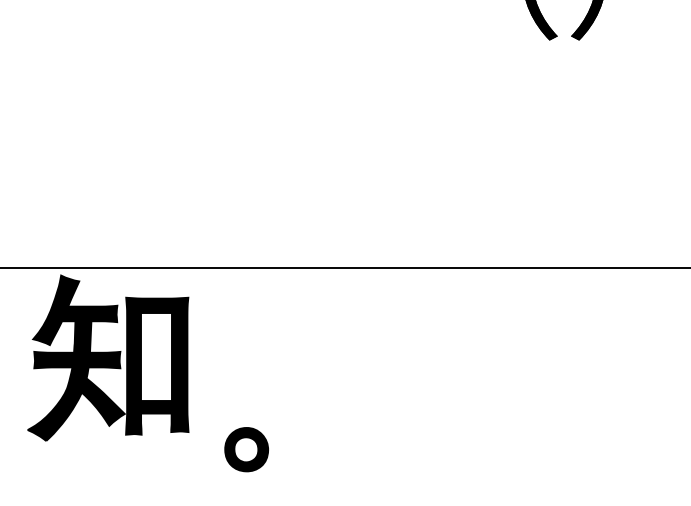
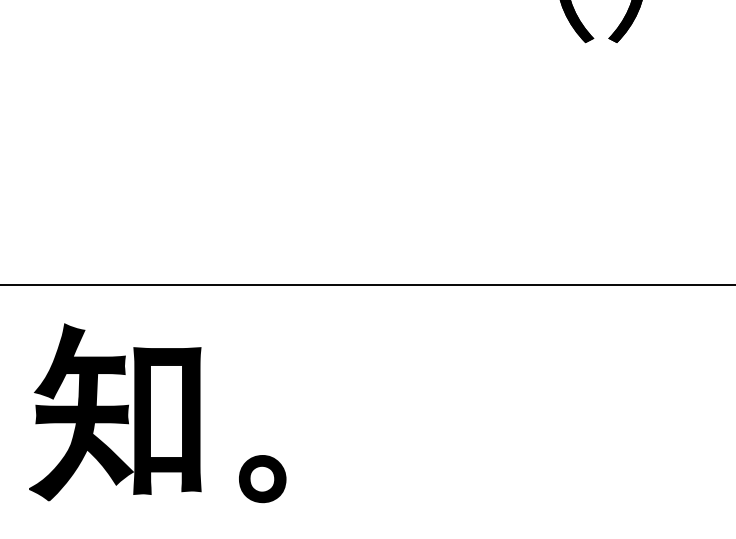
part: (108, 357) -> (115, 411), moved

